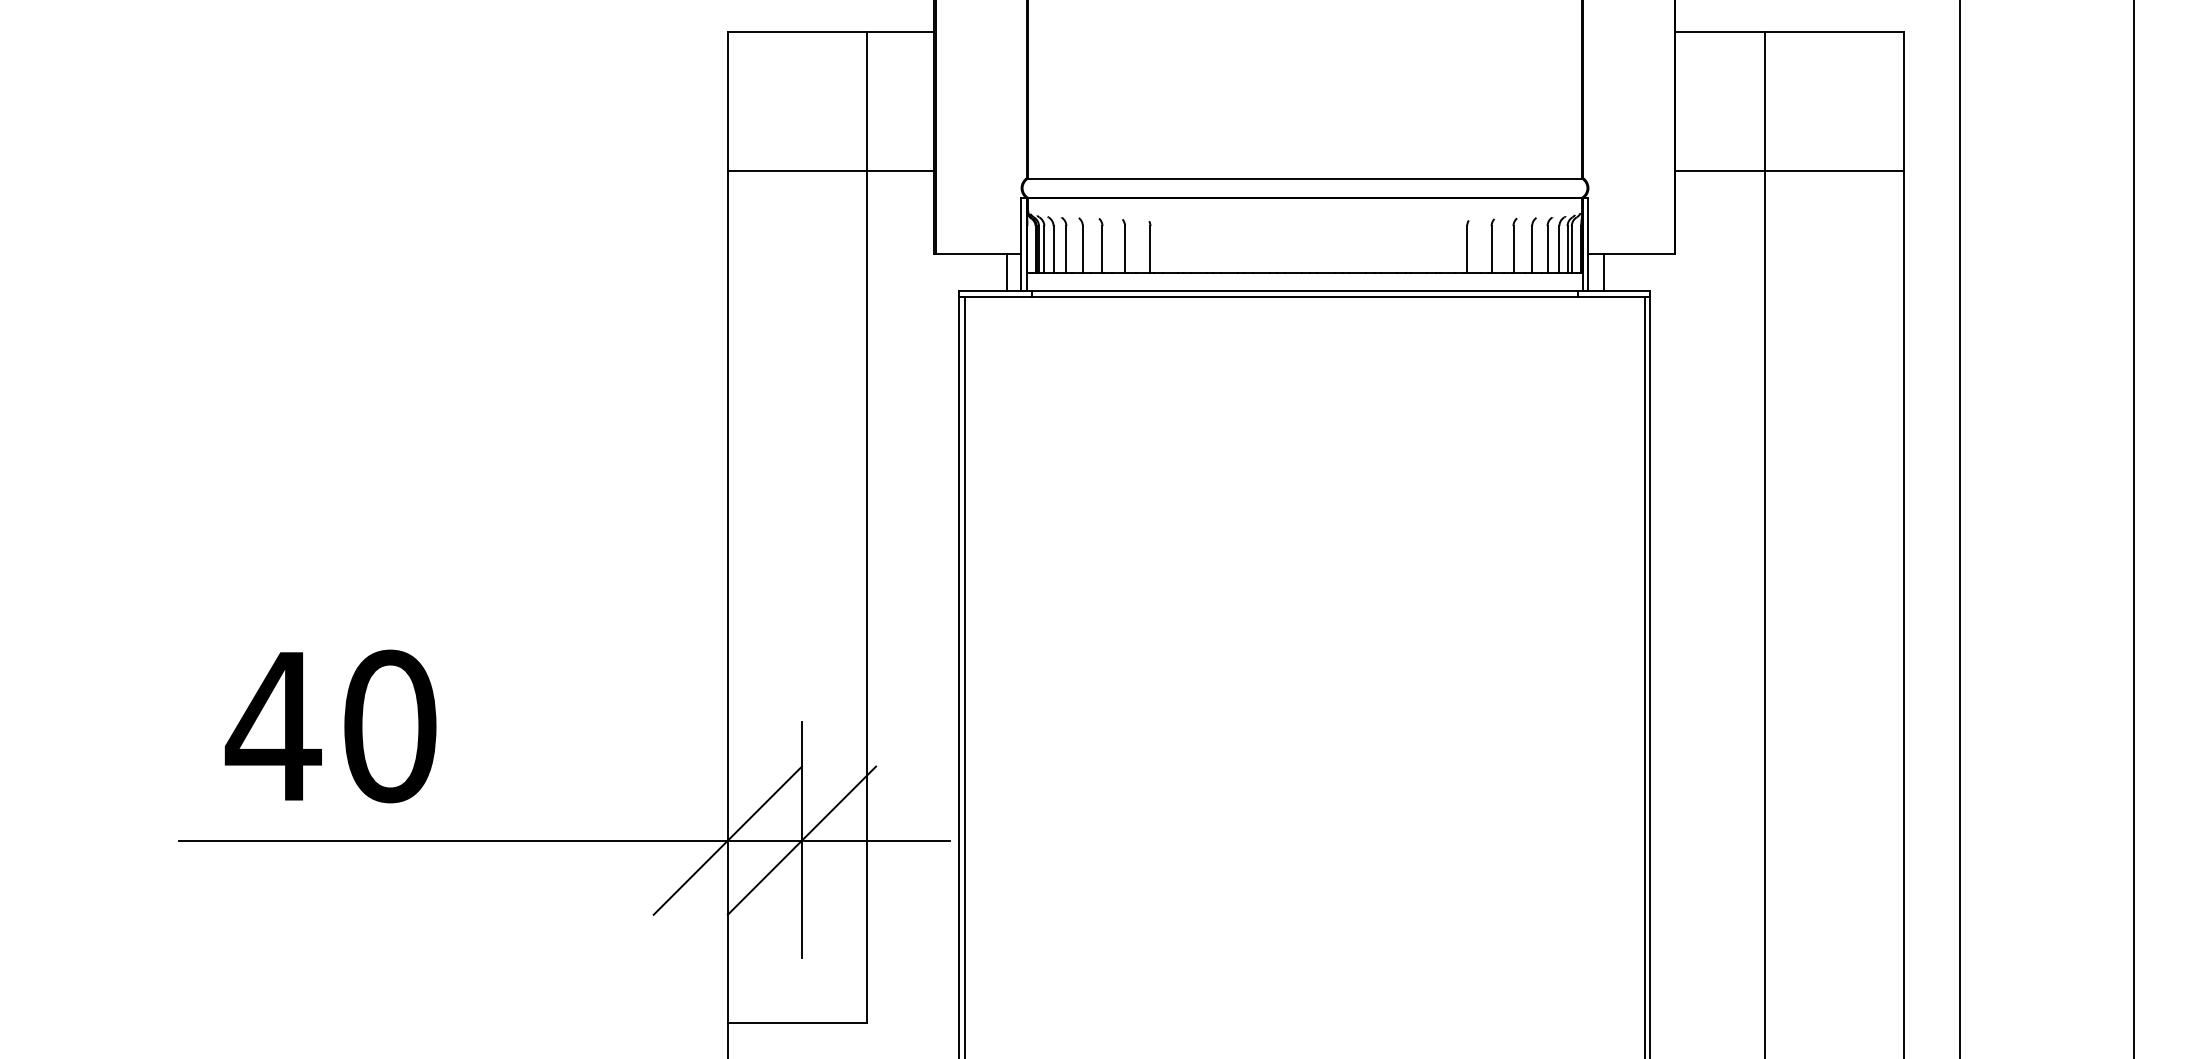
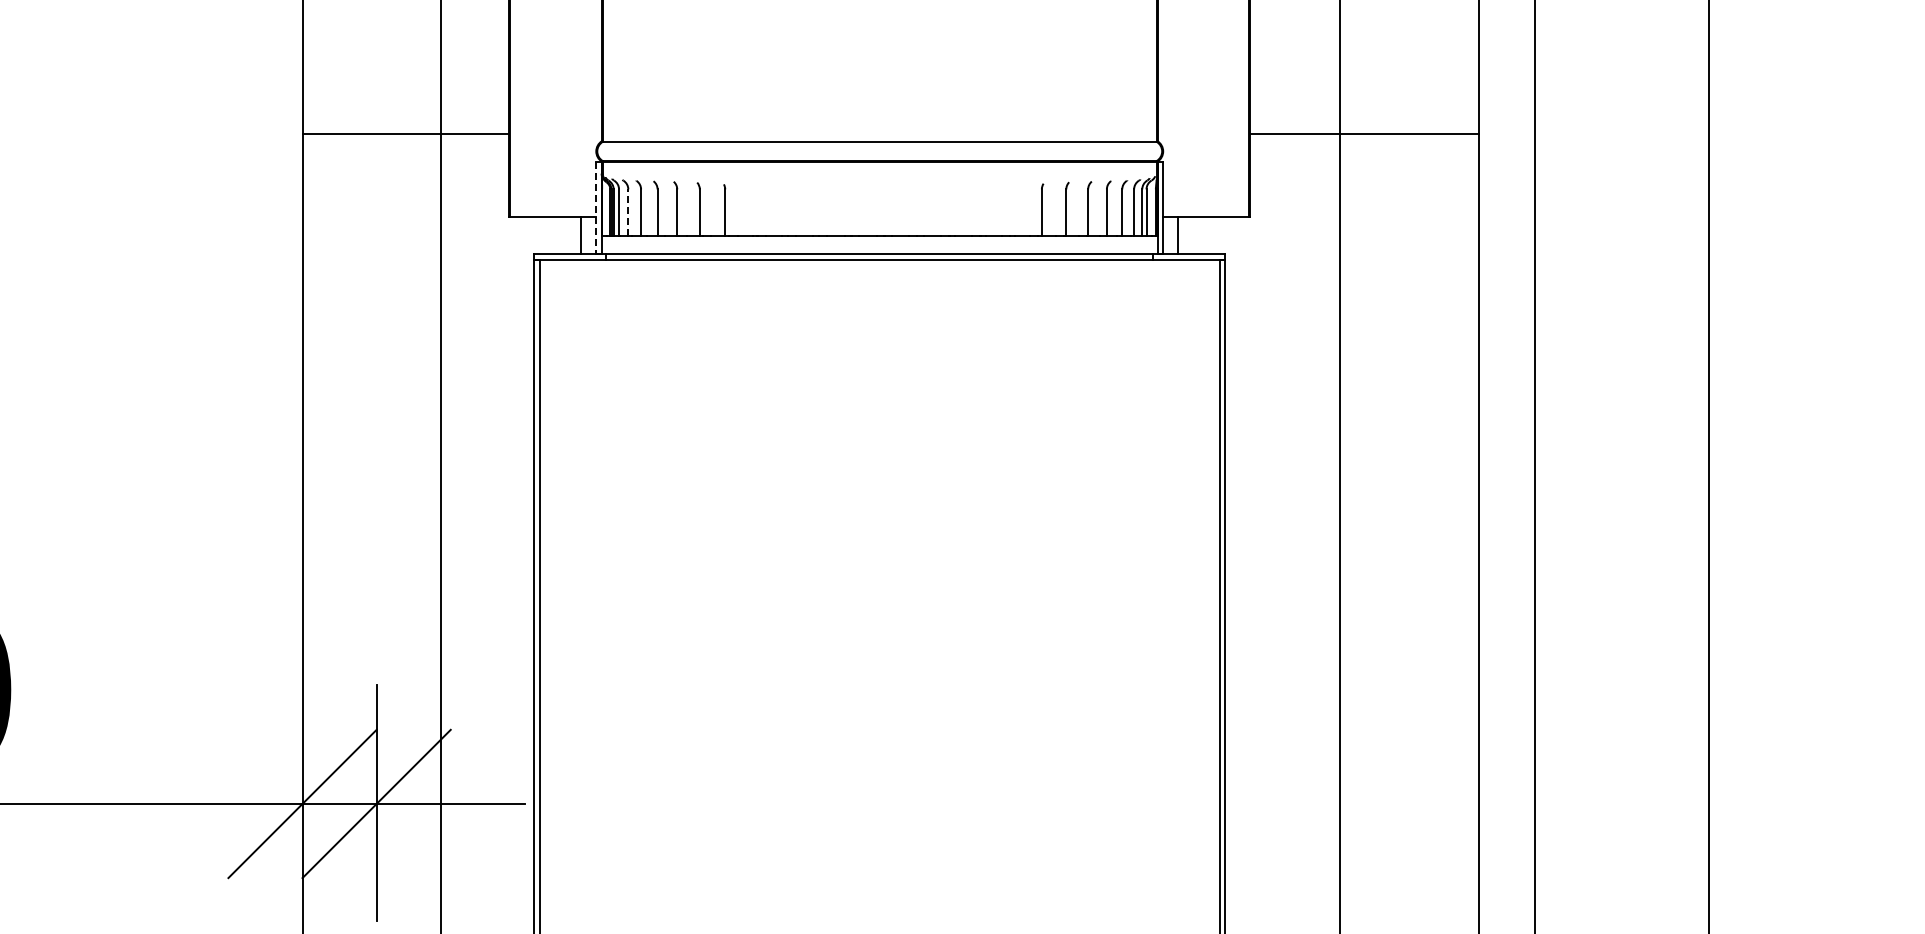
line: (1021, 245) -> (596, 208), solid -> dashed
line: (1053, 248) -> (628, 211), solid -> dashed

